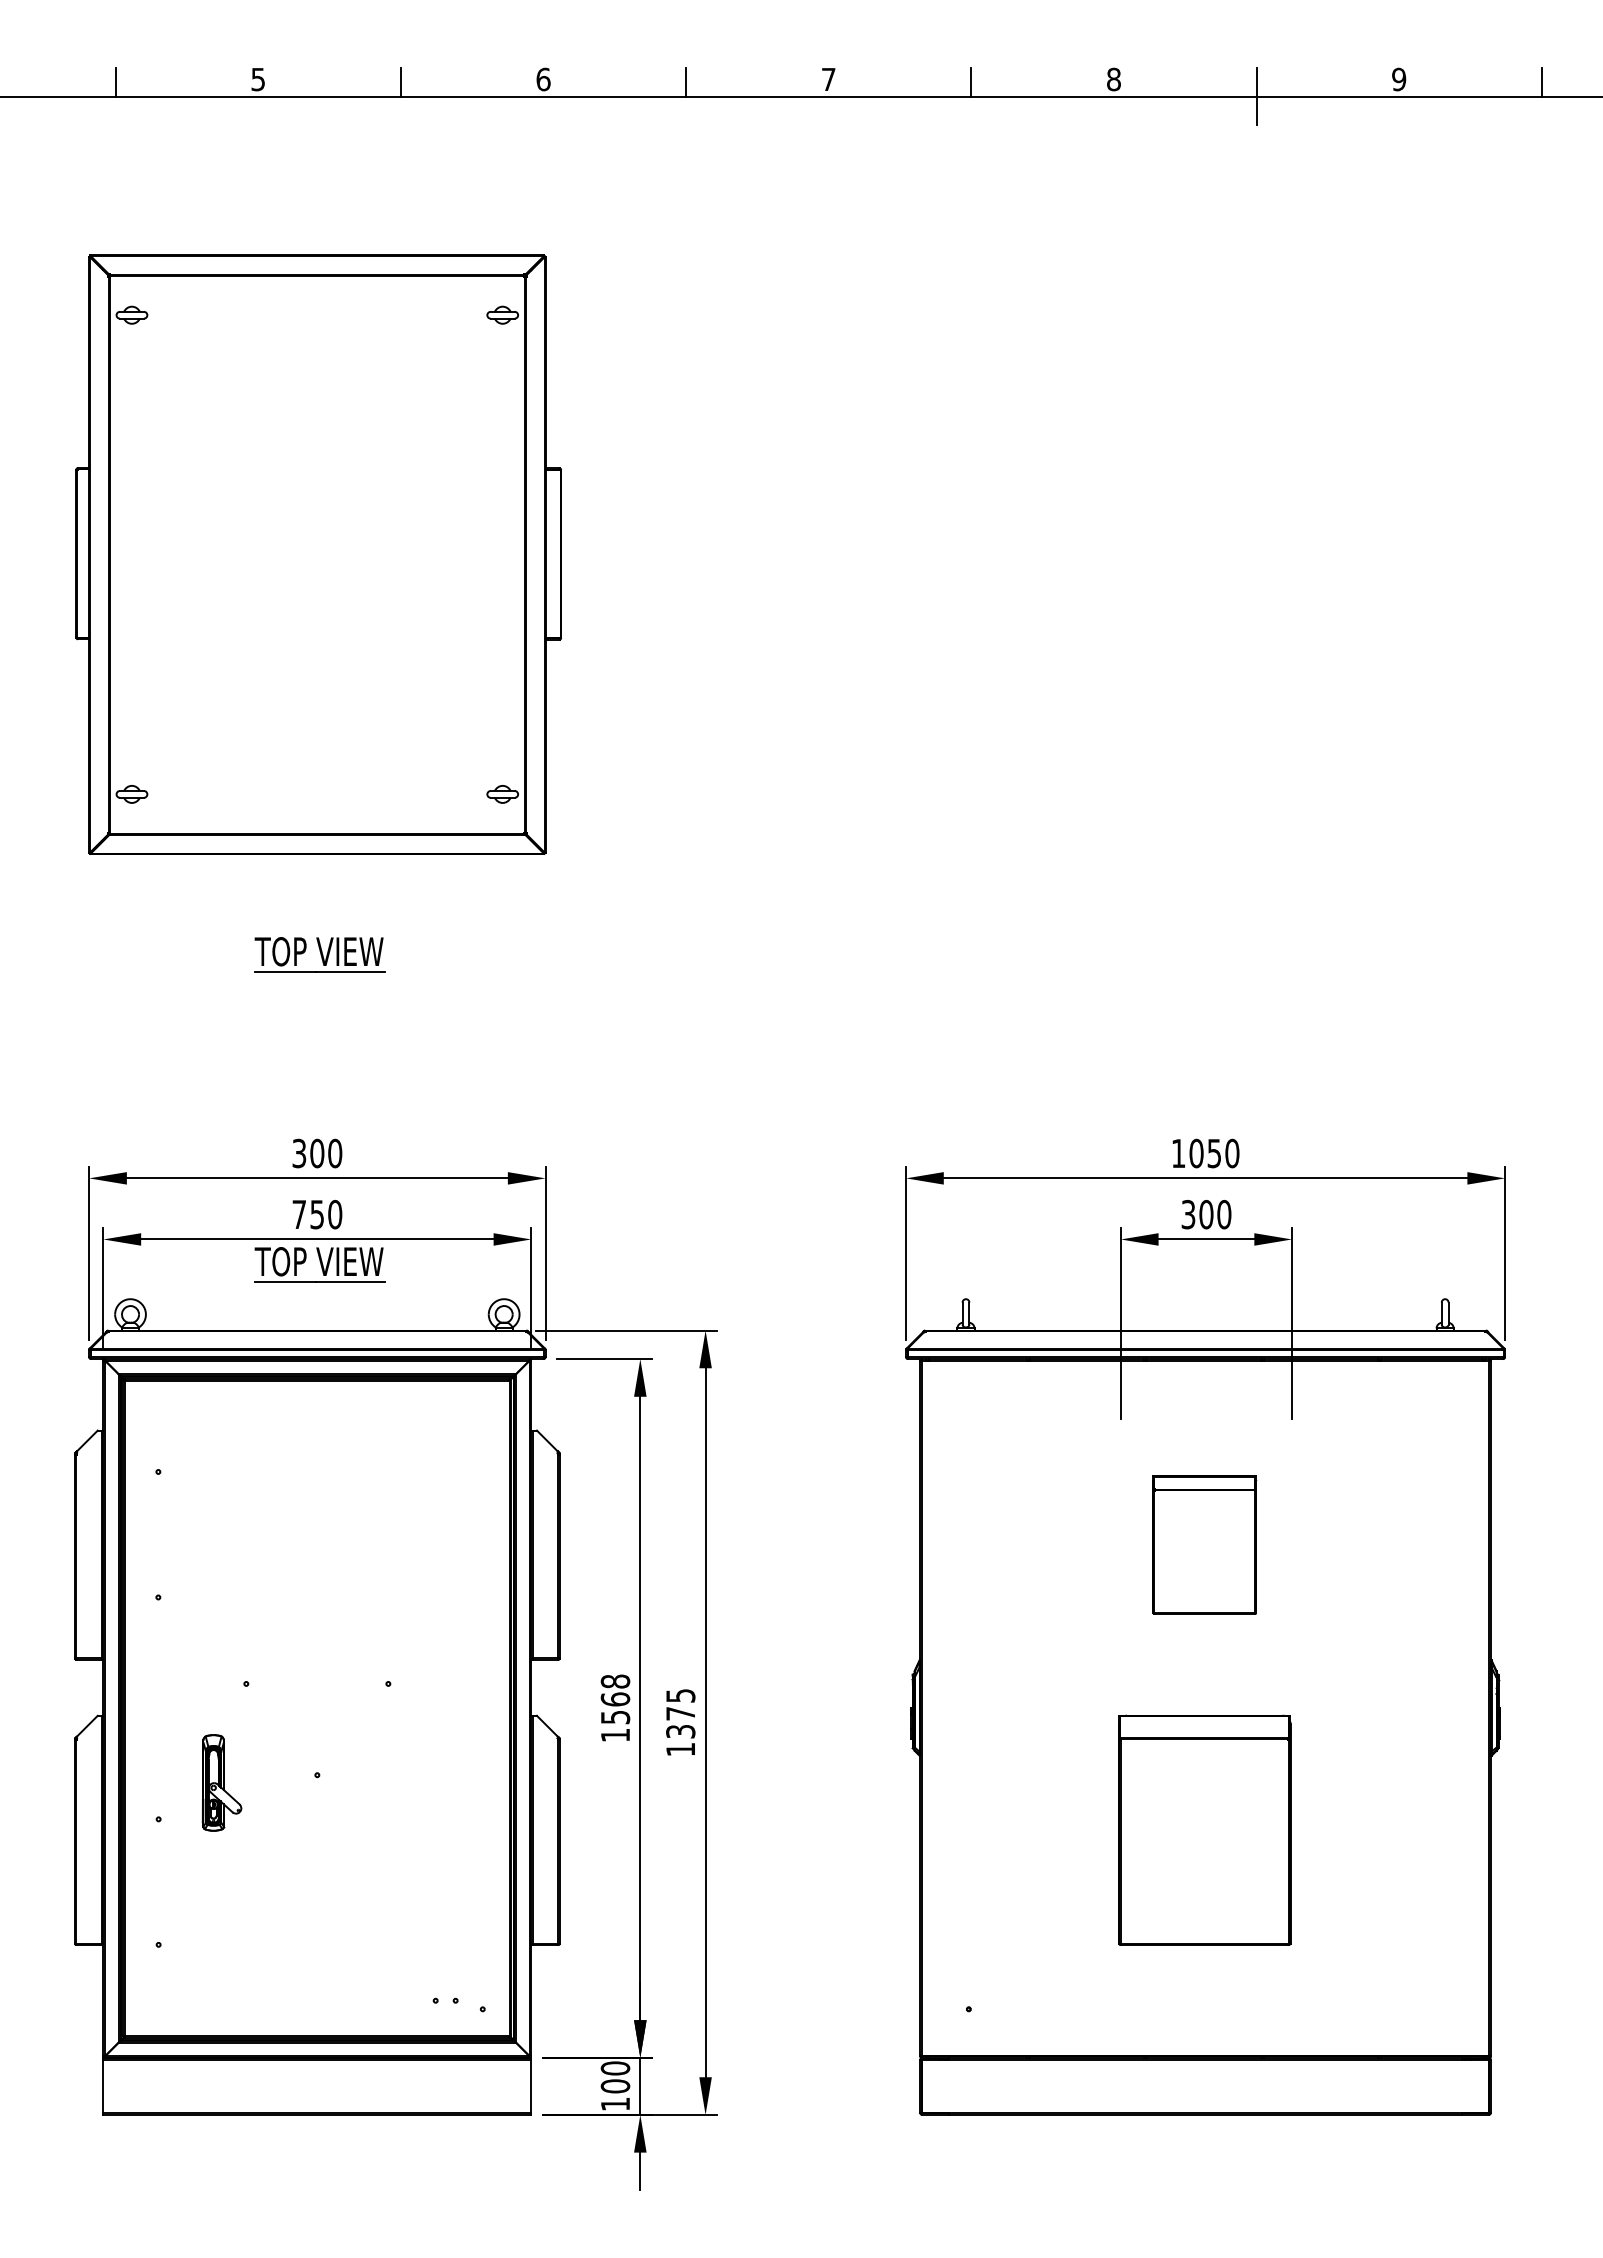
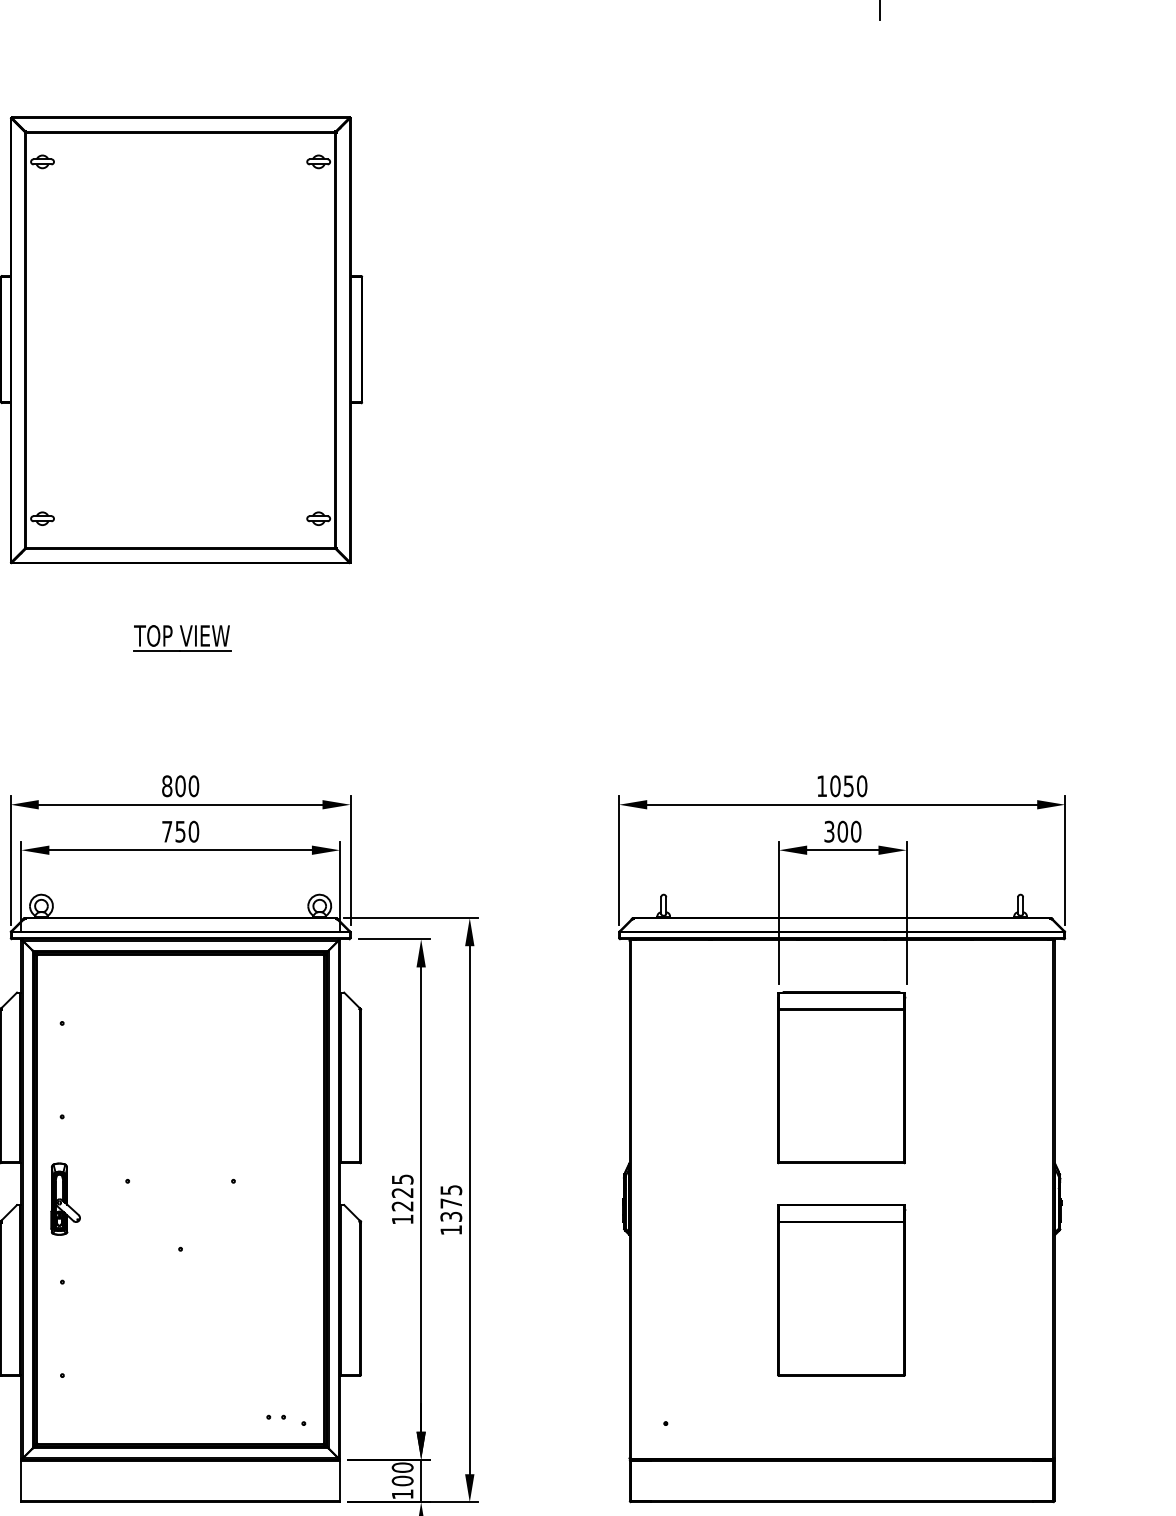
text: (299, 1153) -> (167, 786), 300 -> 800
part: (319, 1264) -> (182, 868), removed
part: (1204, 1544) -> (841, 1077), size x1.67
text: (615, 1699) -> (402, 1192), 1568 -> 1225
part: (221, 1782) -> (65, 1198), moved

